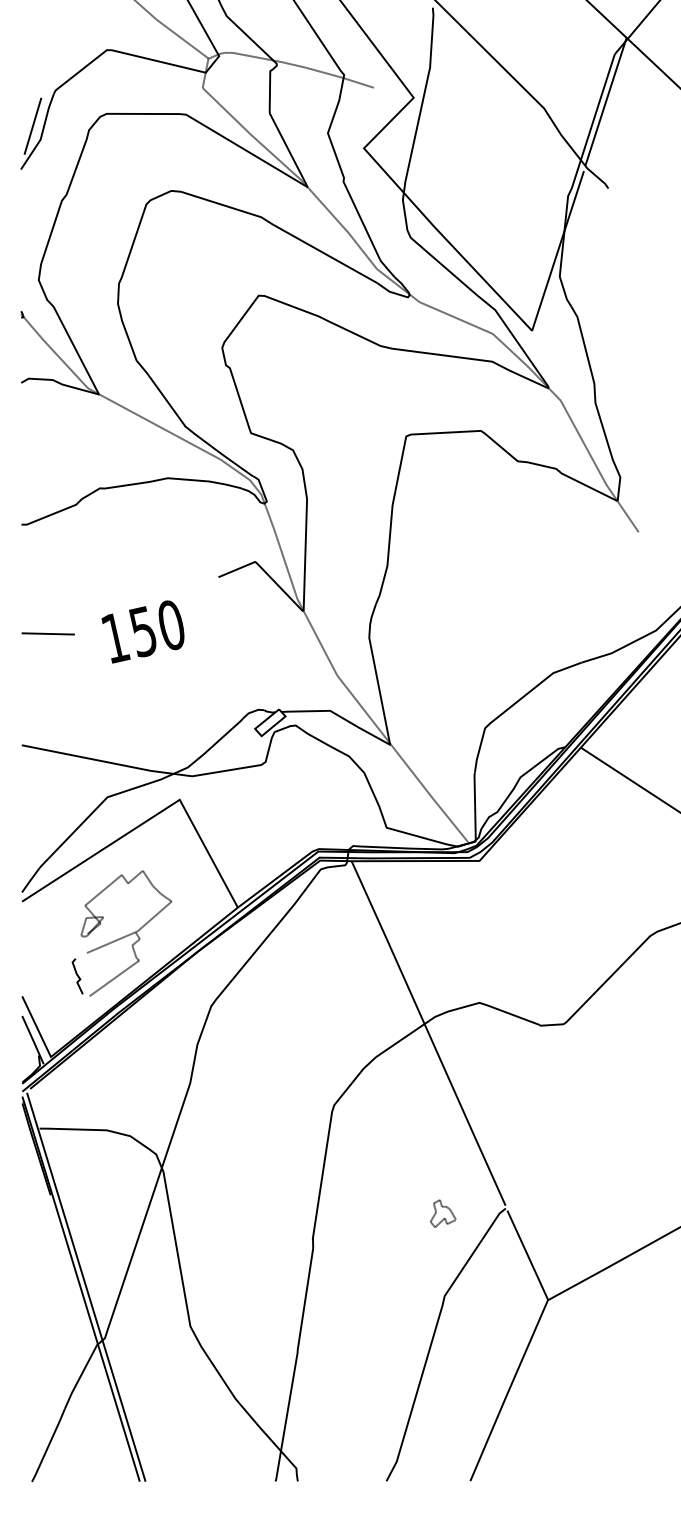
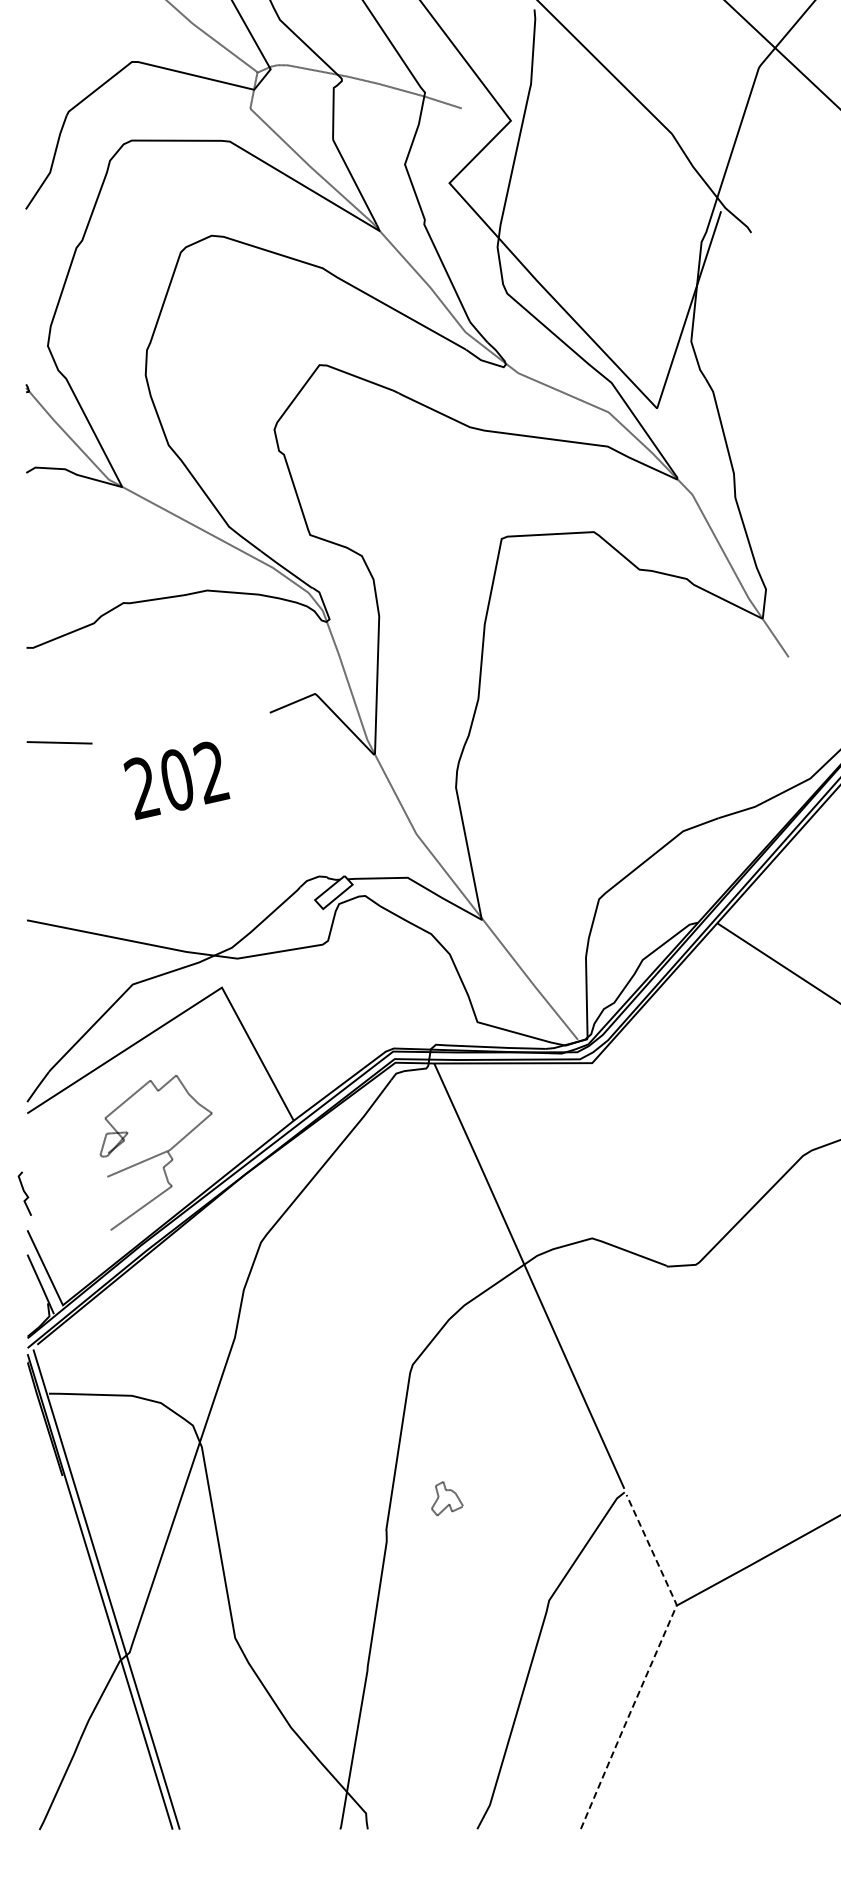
line: (606, 101) -> (748, 125), removed
line: (32, 125) -> (40, 155), removed
text: (142, 632) -> (176, 780), 150 -> 202
line: (48, 633) -> (59, 742), moved
curve: (77, 976) -> (24, 1193), moved
curve: (444, 1218) -> (448, 1504), moved
line: (528, 1344) -> (652, 1660), solid -> dashed

